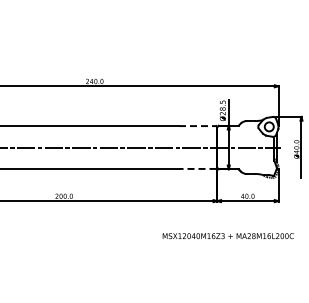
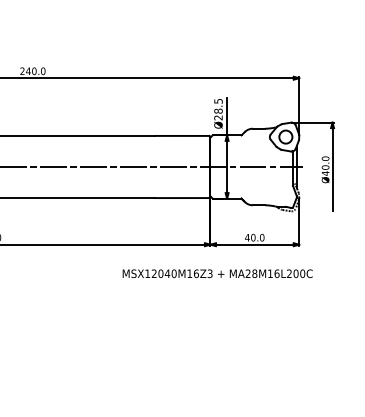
line: (197, 126) -> (181, 136), dashed -> solid
line: (197, 168) -> (181, 197), dashed -> solid
text: (227, 236) -> (216, 274), moved

